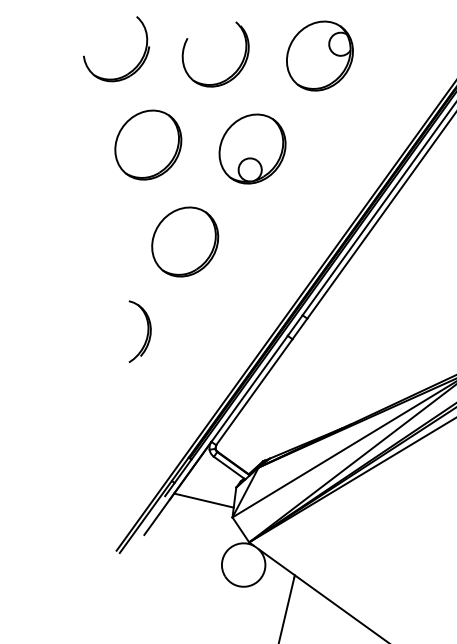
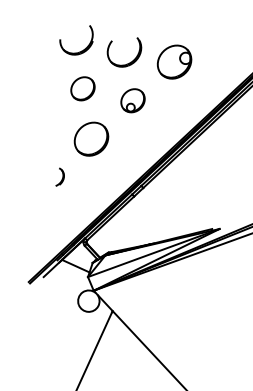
part: (147, 144) -> (82, 88), size x0.7
part: (251, 148) -> (132, 100), size x0.7
part: (136, 328) -> (59, 176), size x0.6

